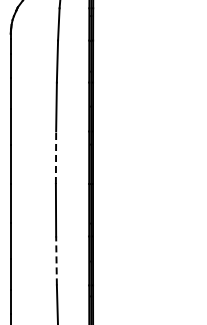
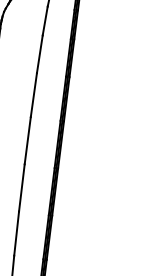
line: (56, 157) -> (28, 140), dashed -> solid
line: (56, 260) -> (16, 233), dashed -> solid

